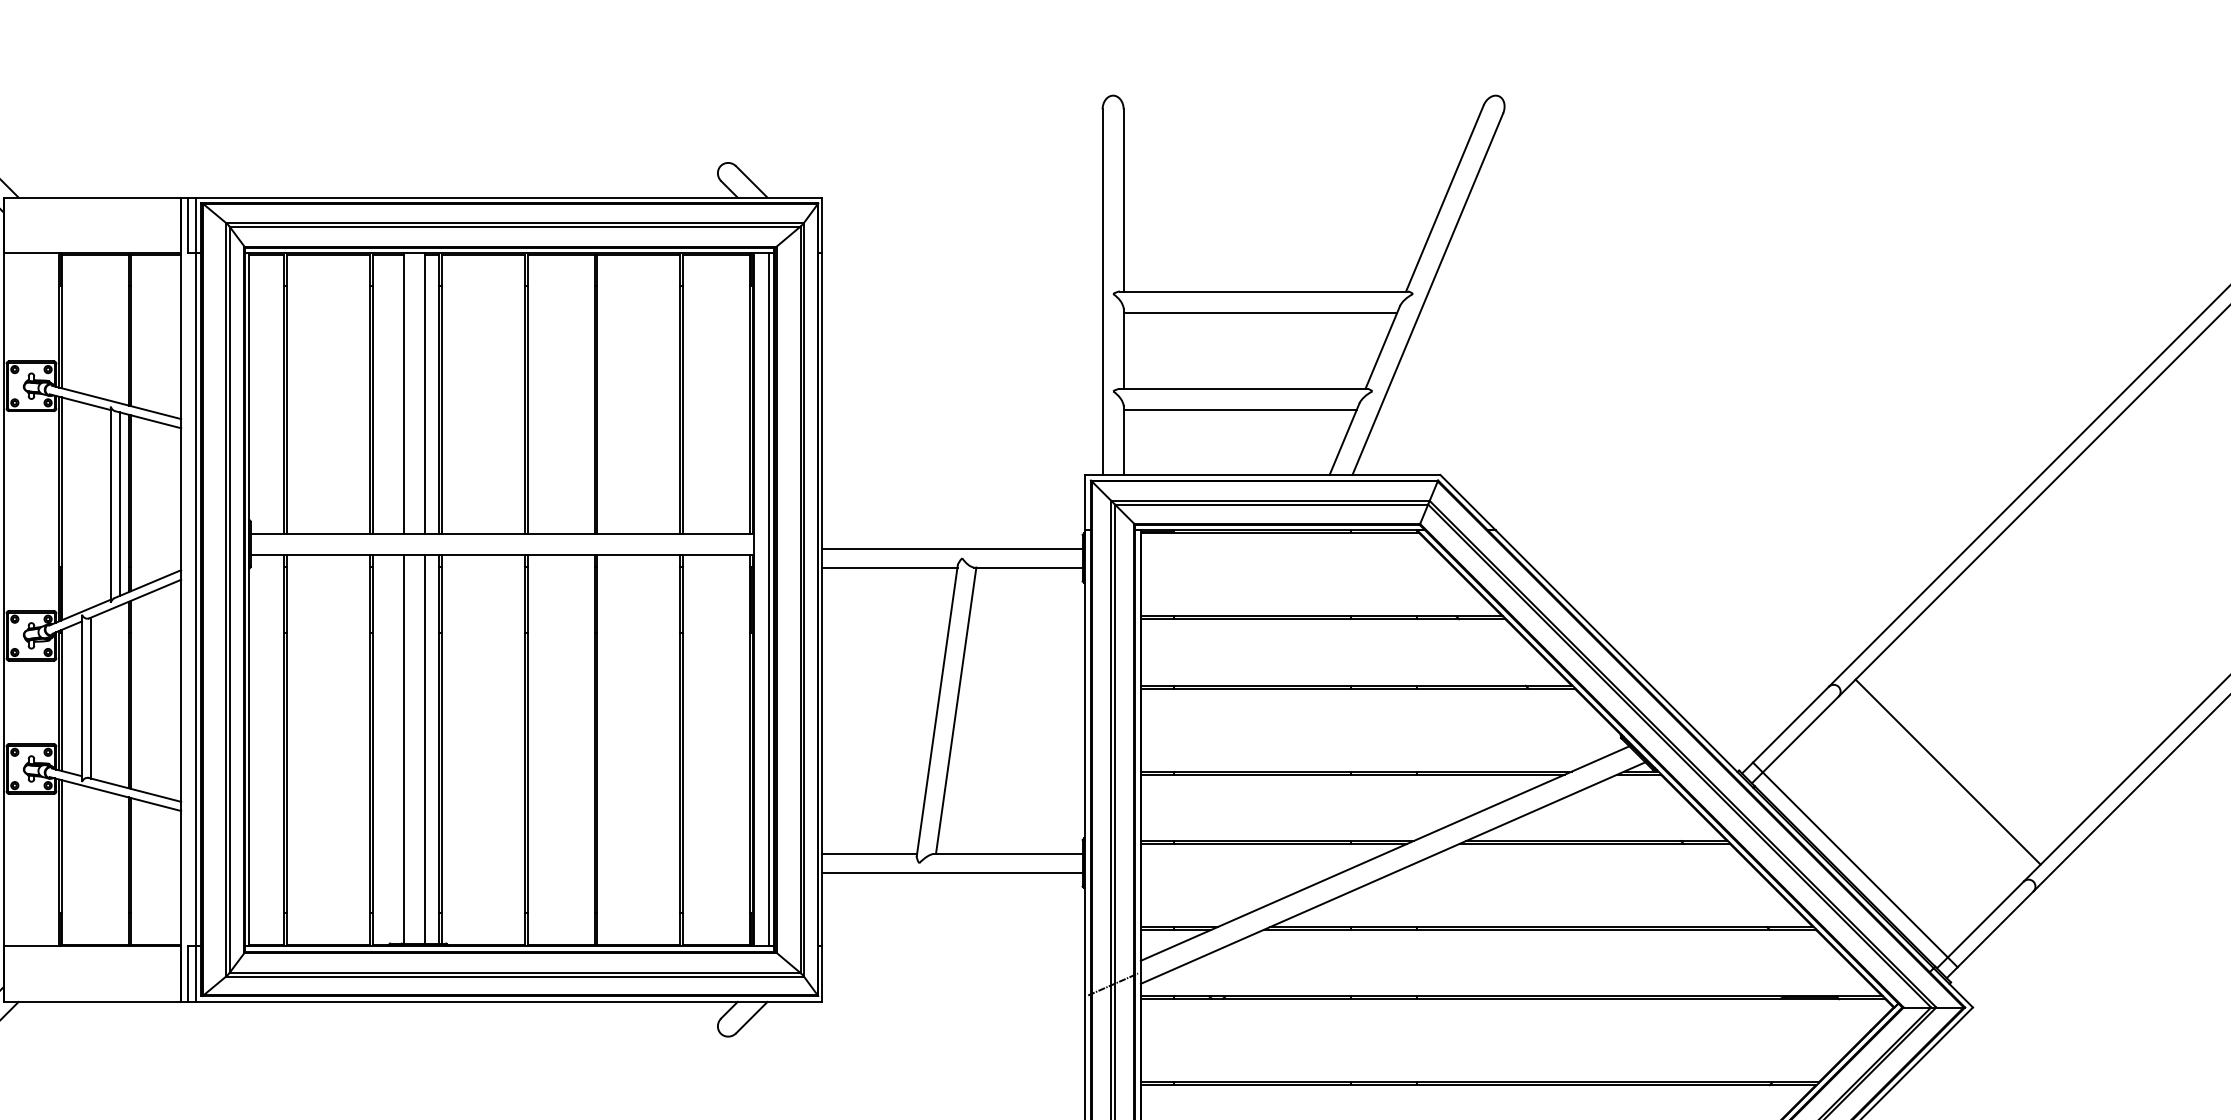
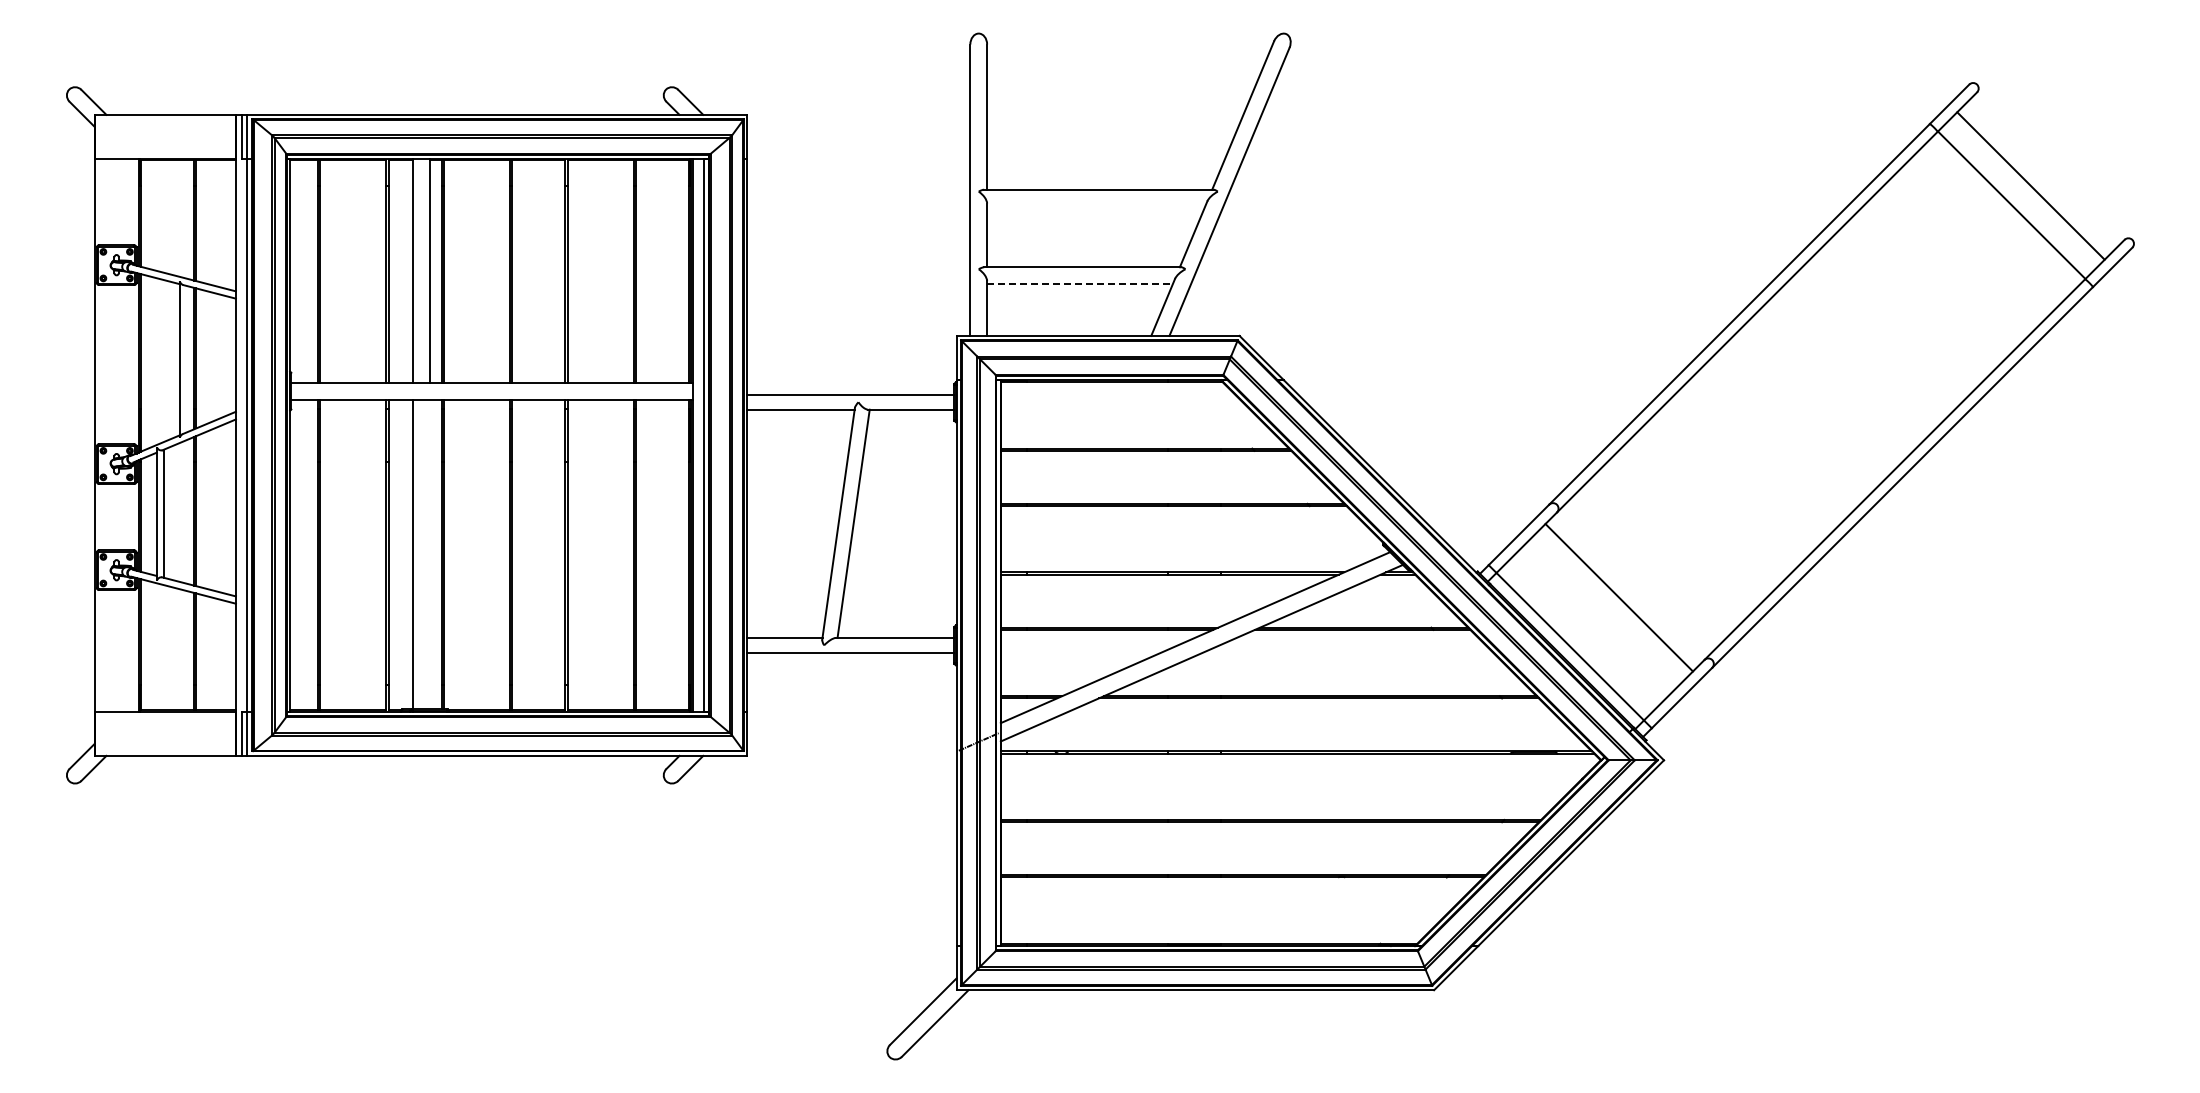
line: (1260, 312) -> (1096, 206), removed
line: (1240, 410) -> (1080, 284), solid -> dashed
line: (119, 504) -> (186, 359), removed
line: (425, 749) -> (430, 554), removed
line: (1947, 771) -> (1618, 597), moved

